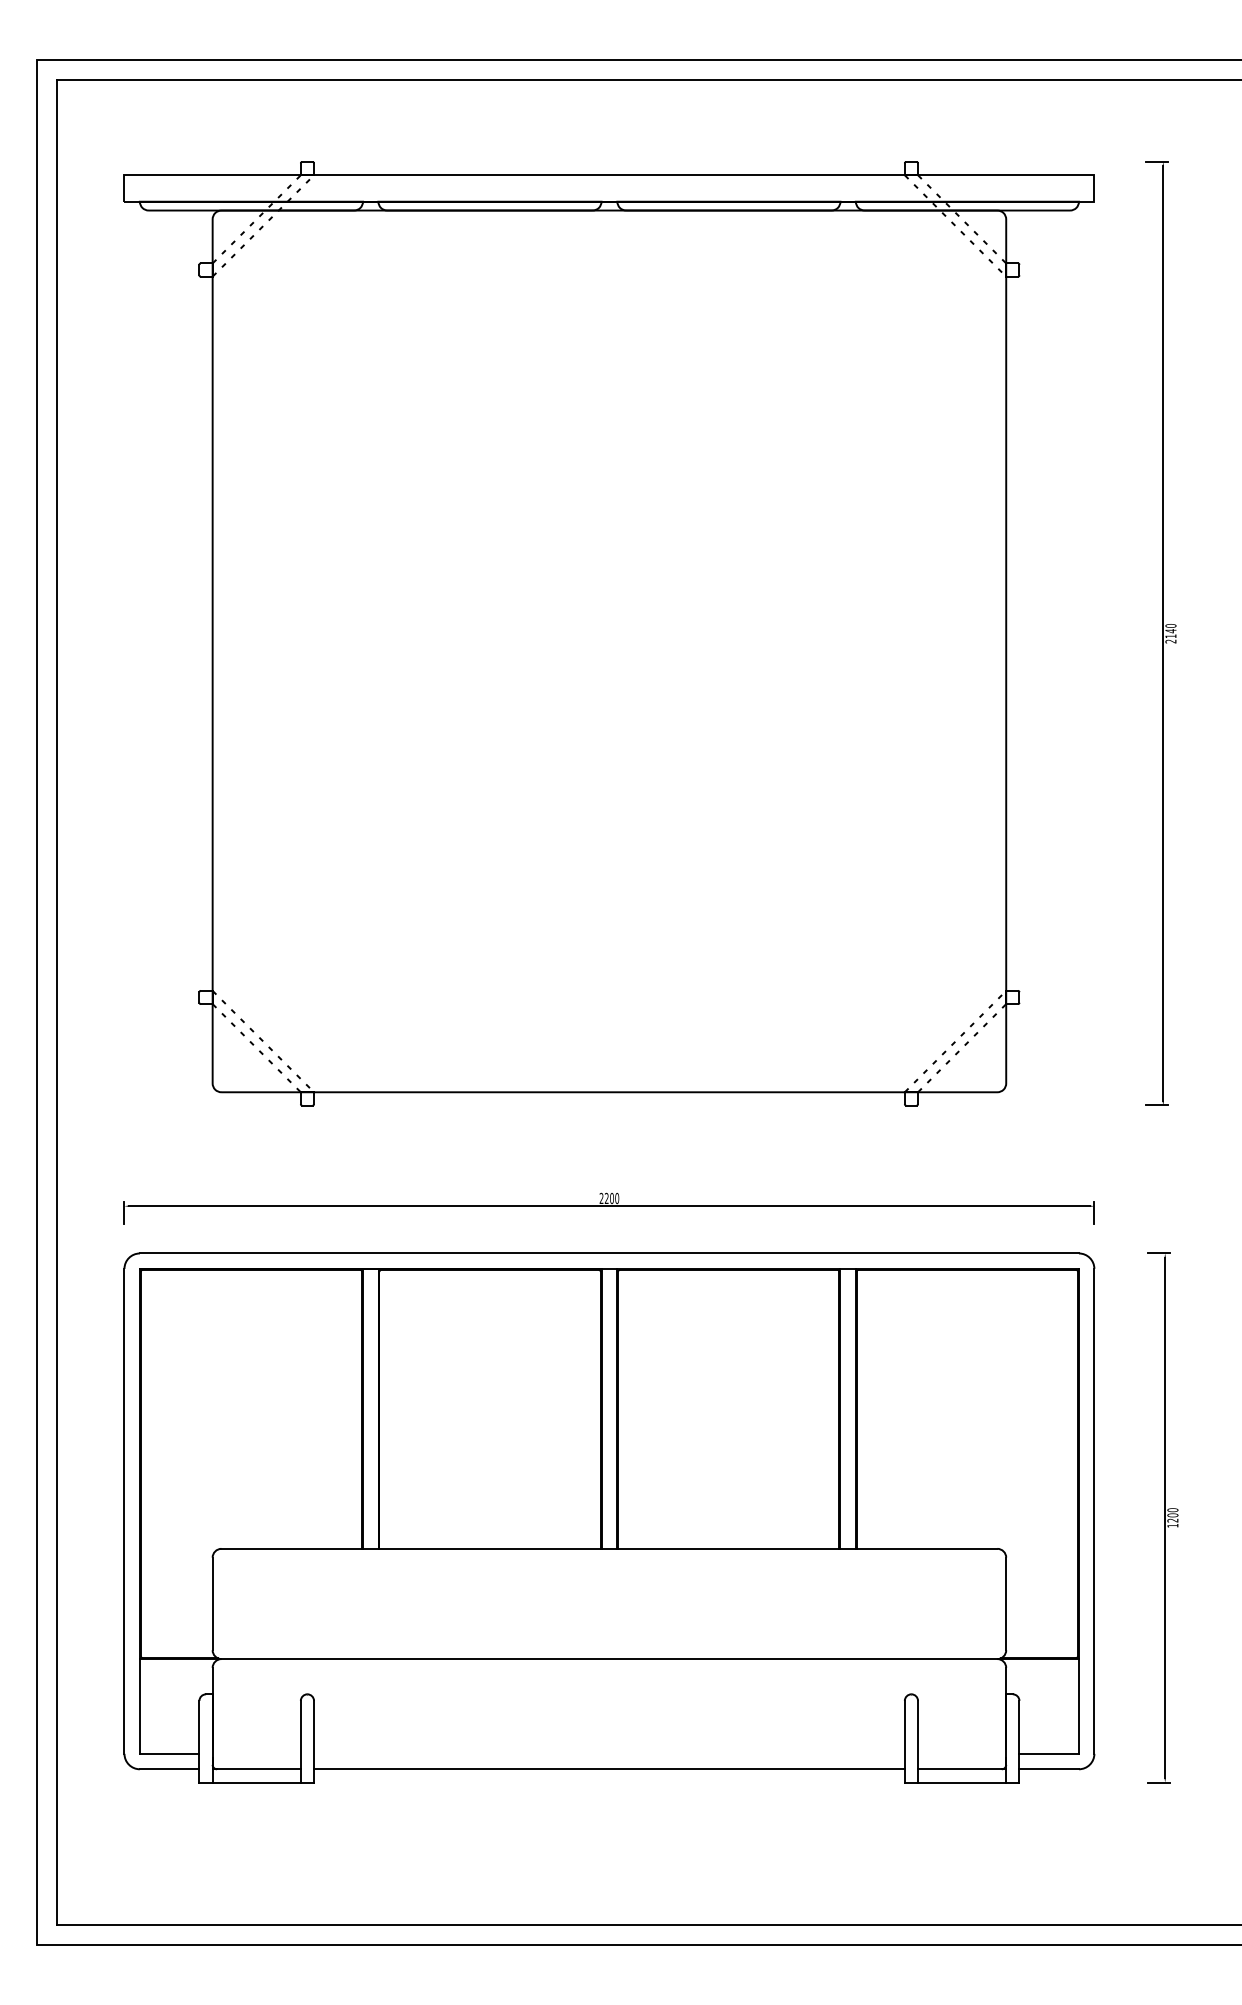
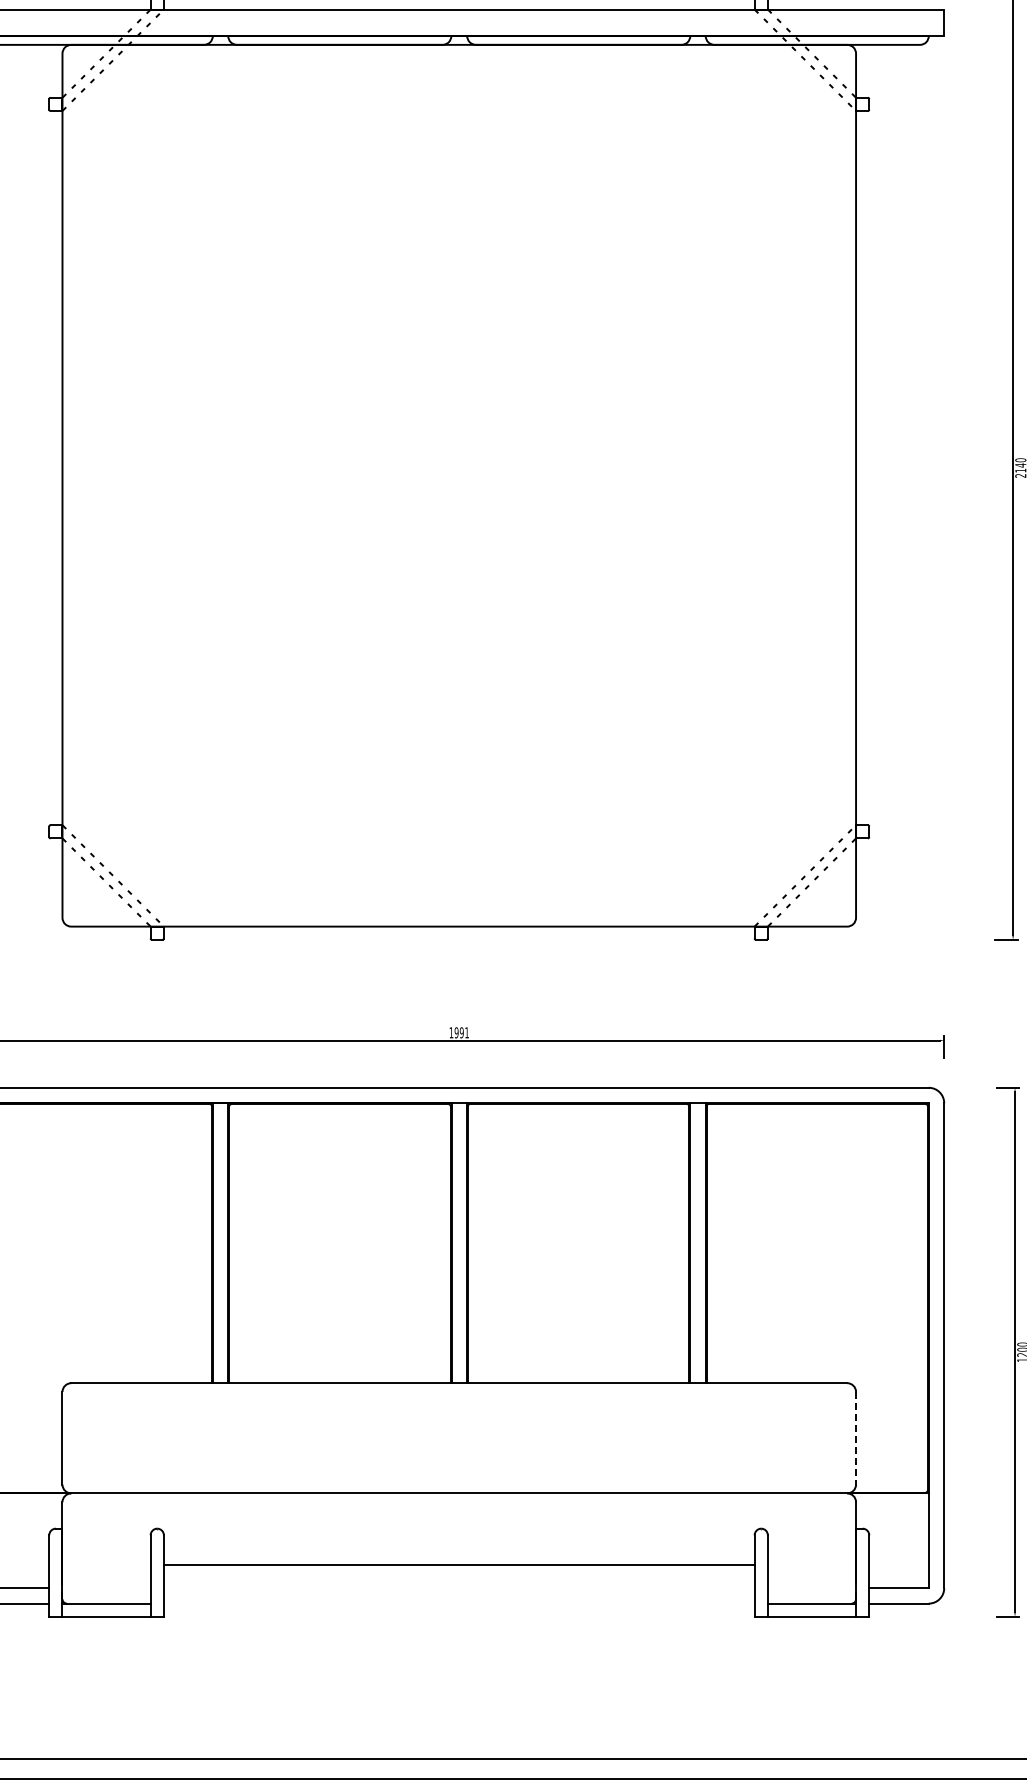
text: (609, 1198) -> (459, 1032), 2200 -> 1991
line: (1006, 1604) -> (856, 1438), solid -> dashed
line: (609, 1769) -> (459, 1564), moved

